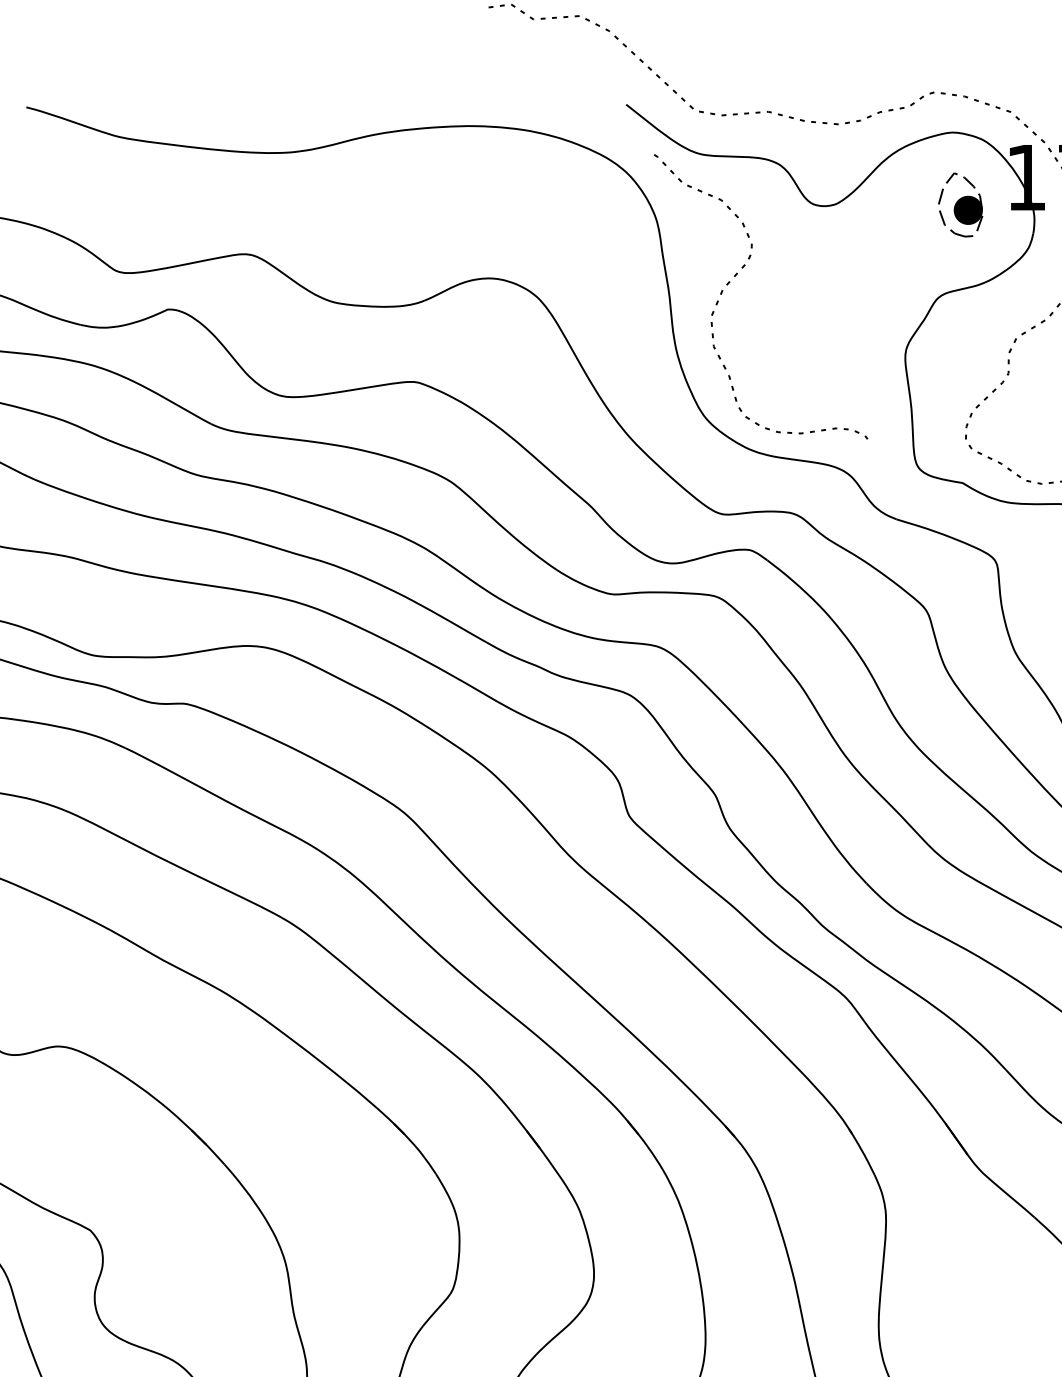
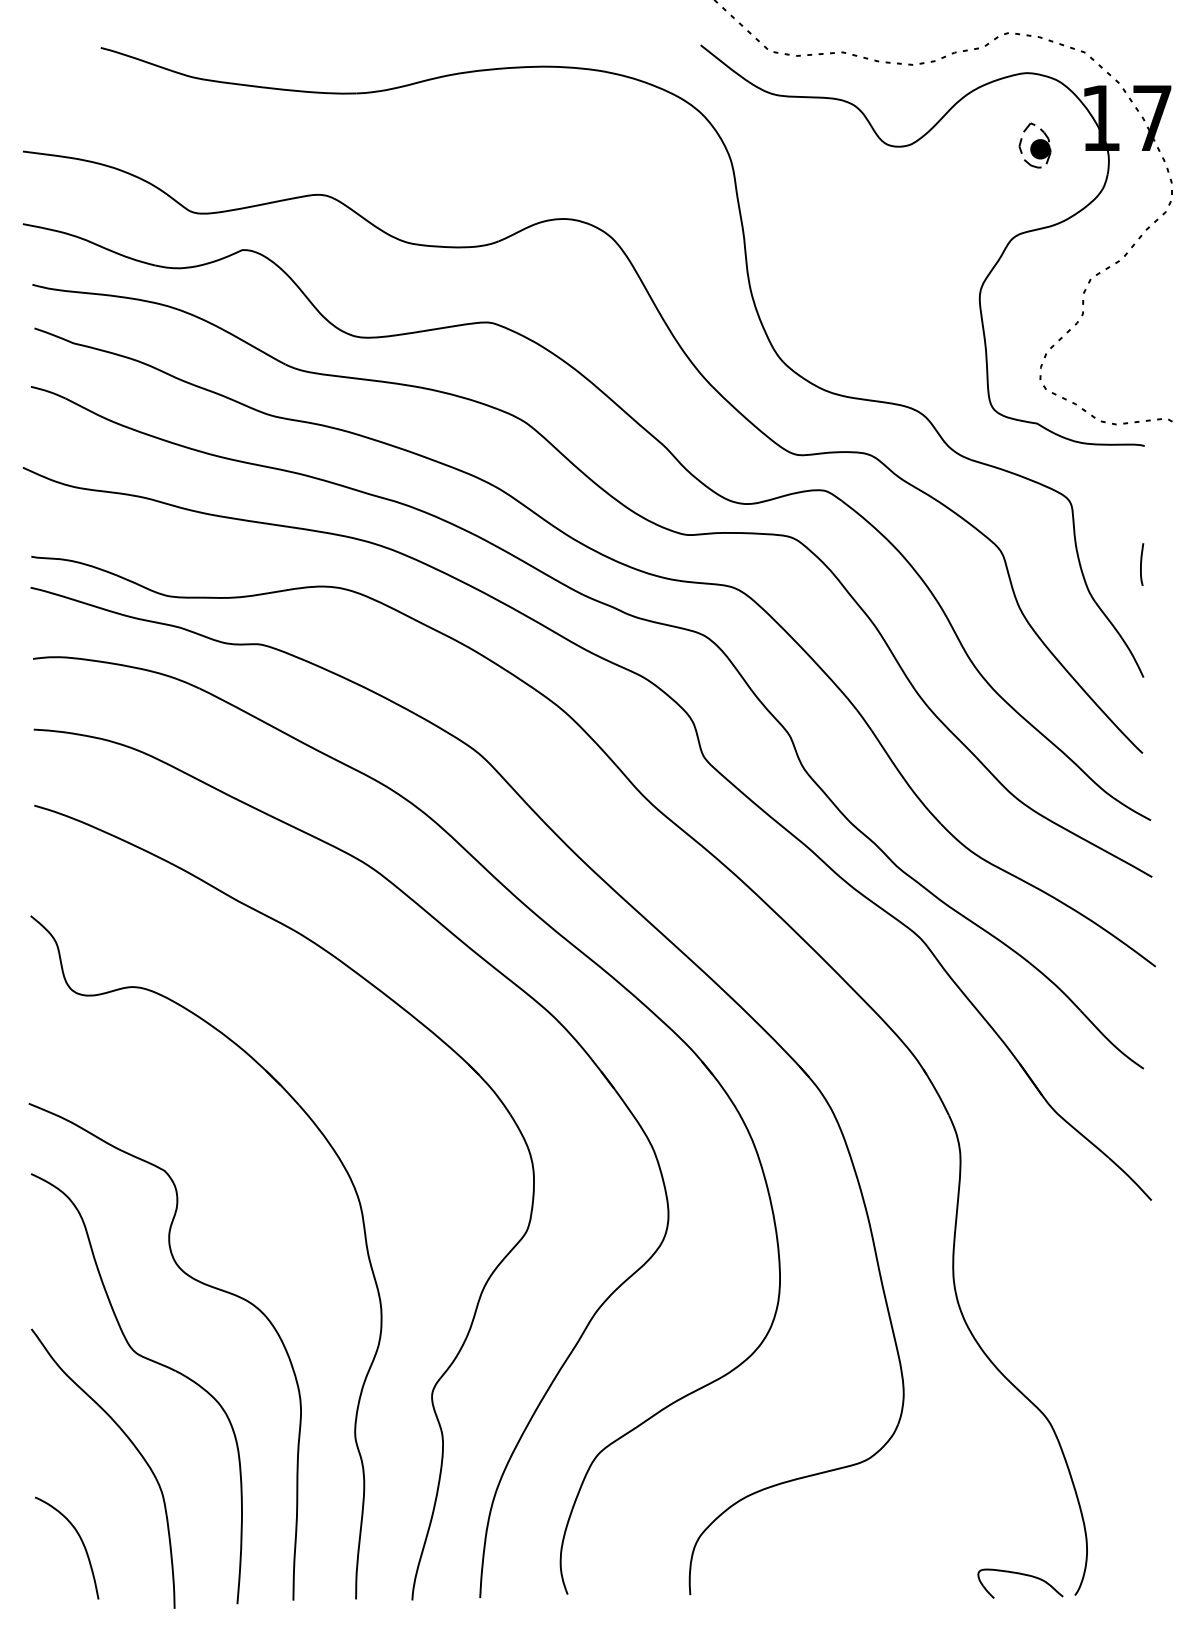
part: (960, 204) -> (1034, 145), size x0.7
curve: (738, 273) -> (812, 214), removed

